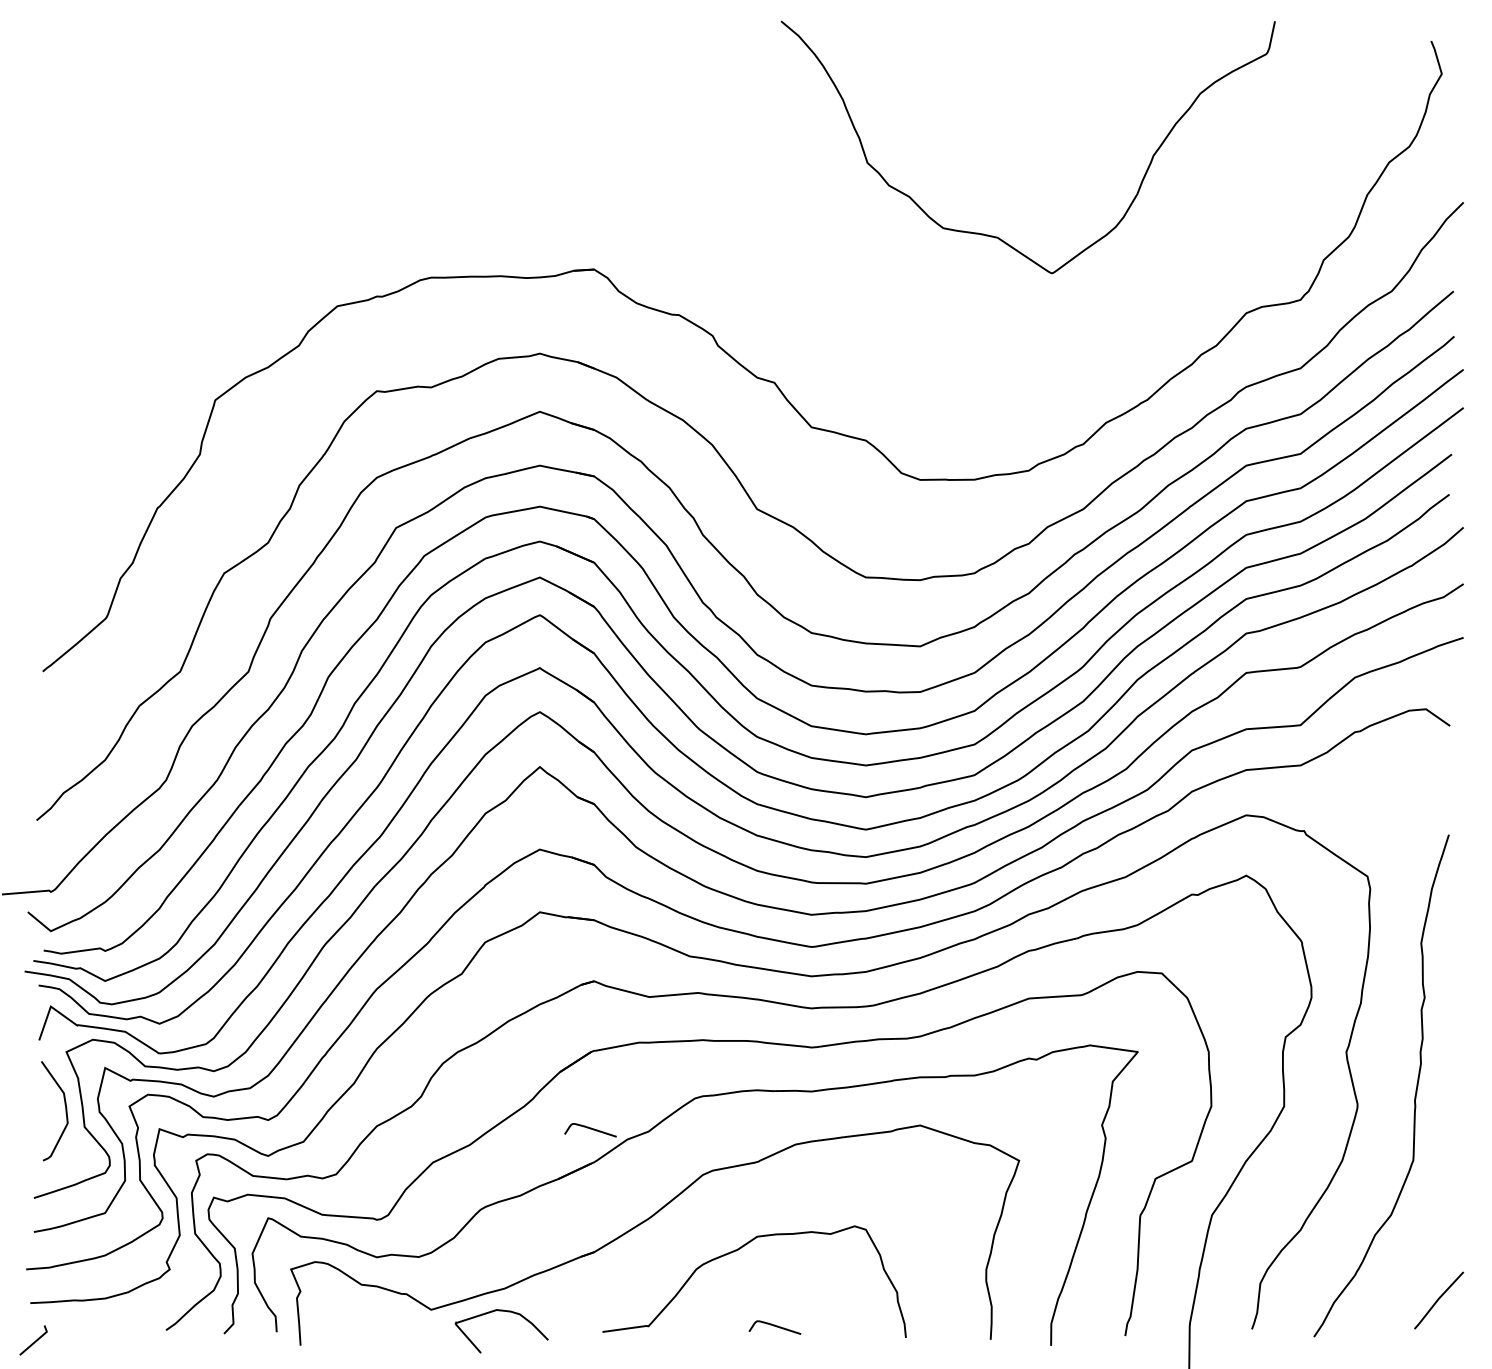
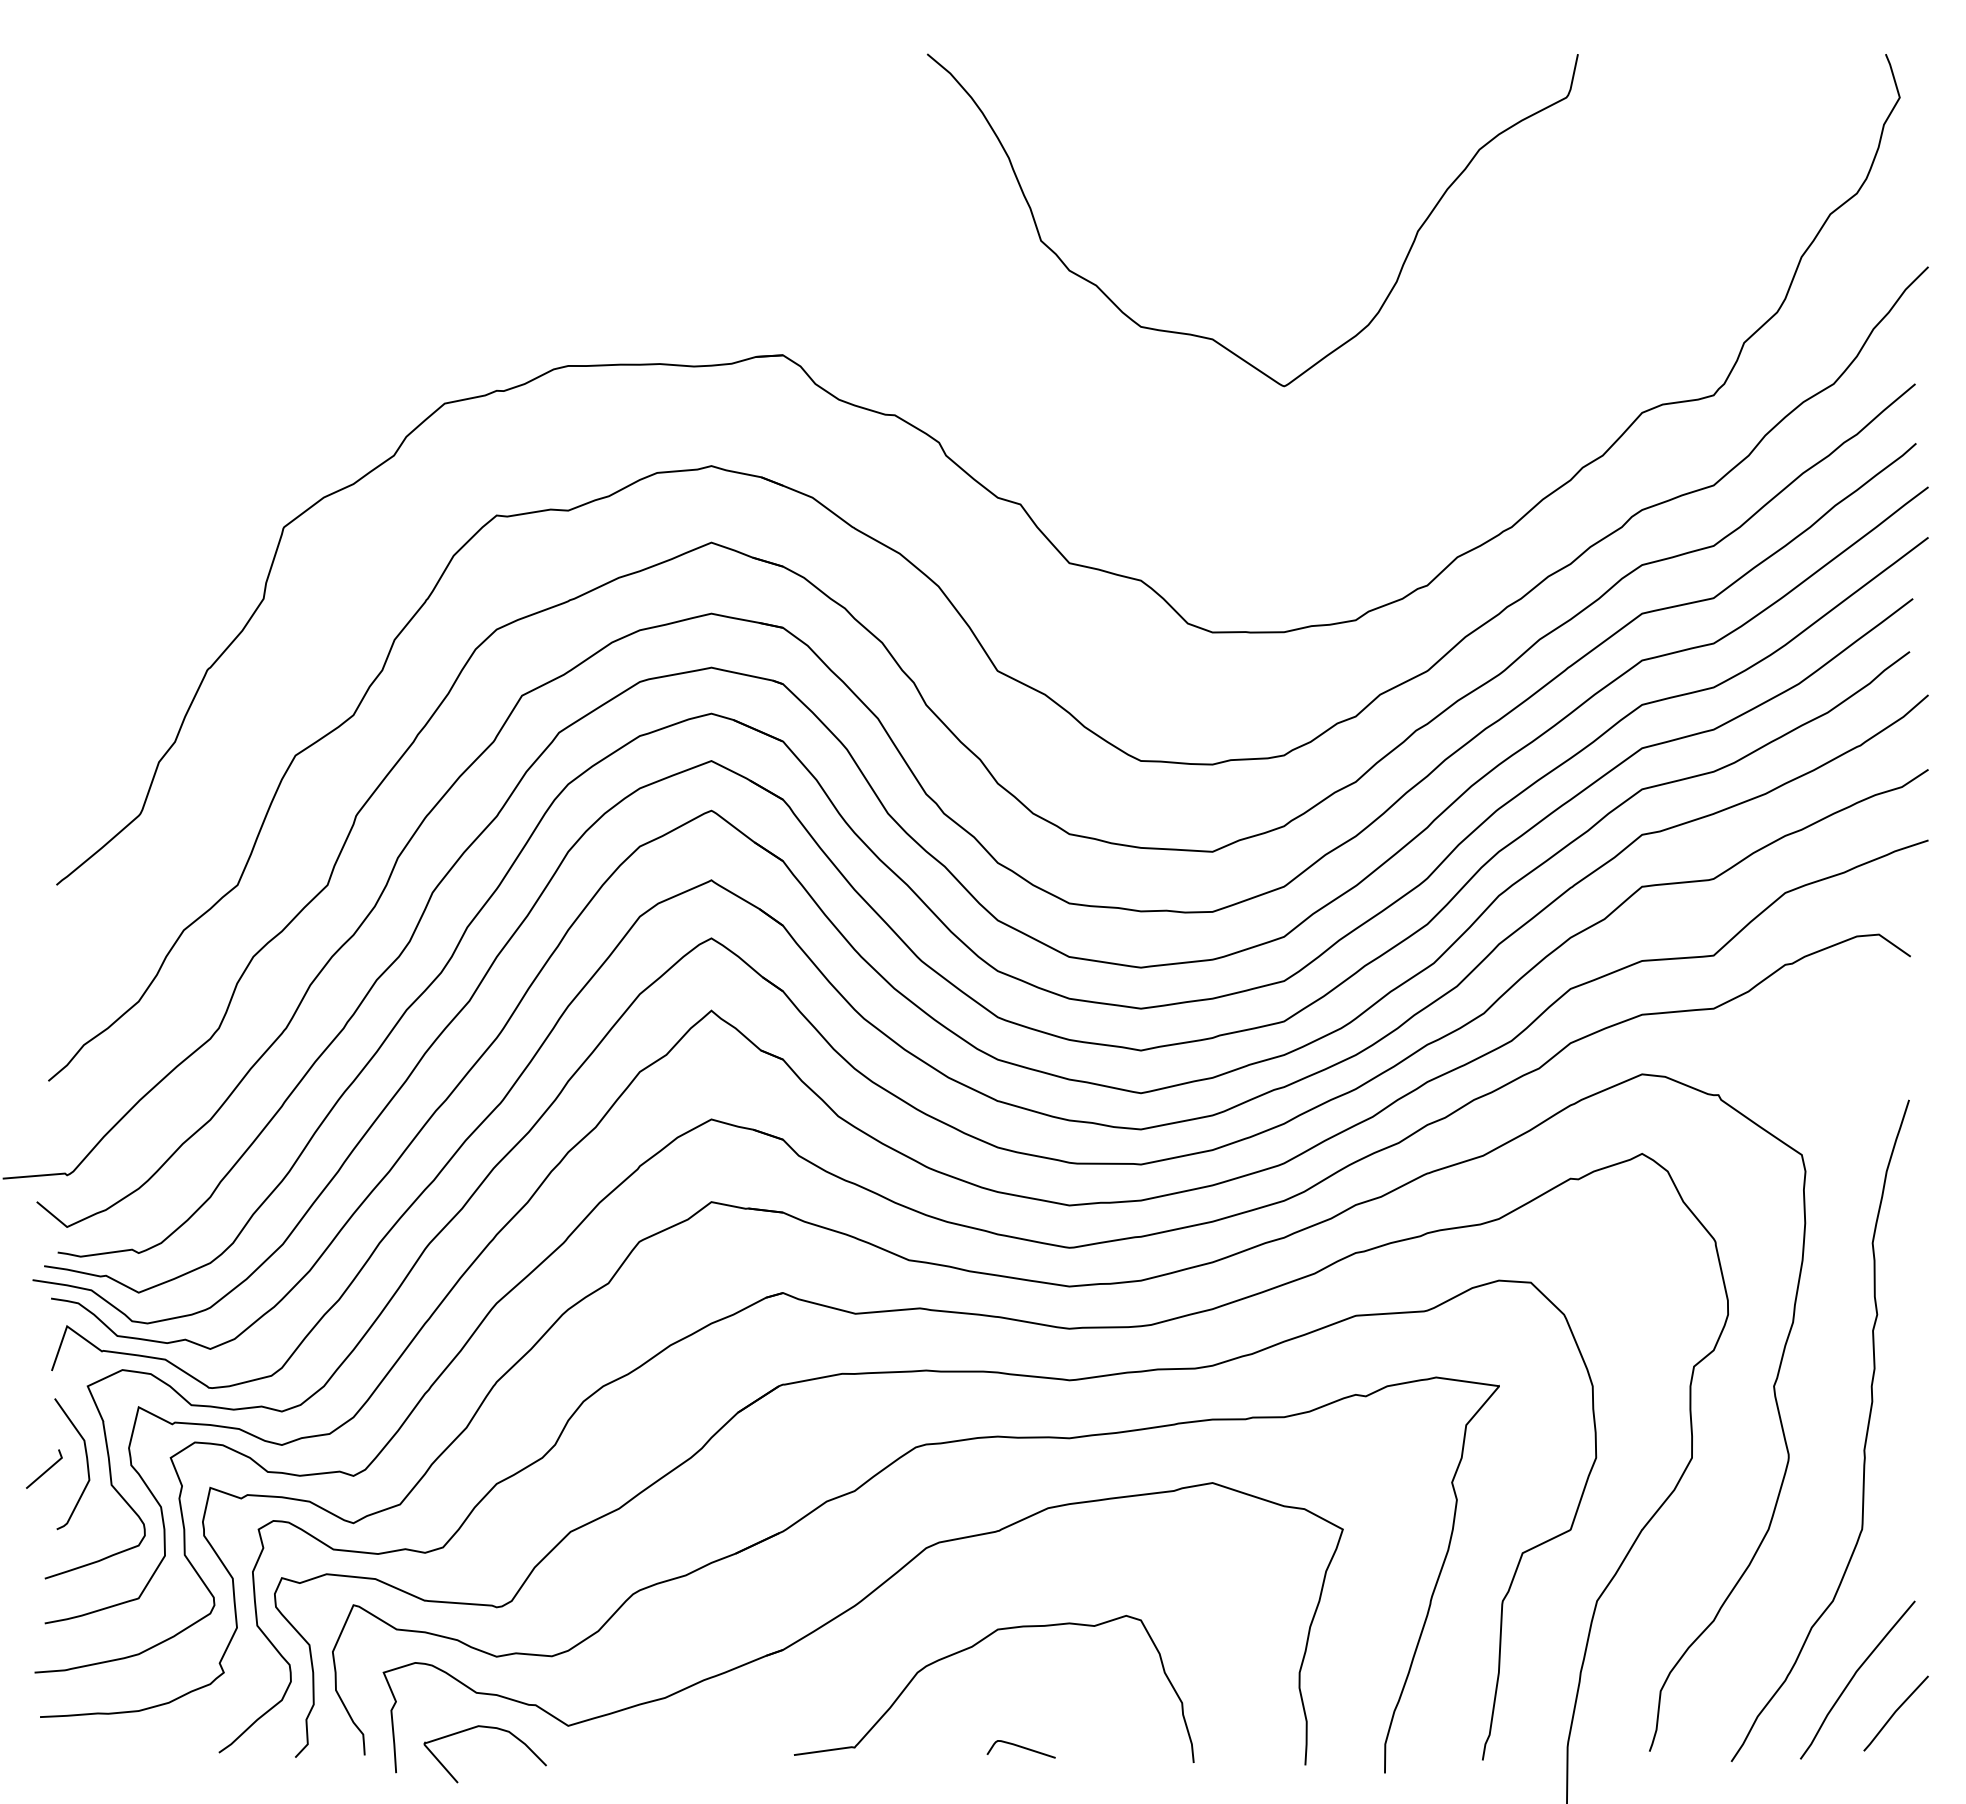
curve: (998, 237) -> (1213, 338), moved
curve: (590, 1128) -> (777, 1487), removed
curve: (1406, 1273) -> (1853, 1678), added
curve: (504, 1311) -> (488, 1728), moved
line: (35, 1340) -> (46, 1469), moved

